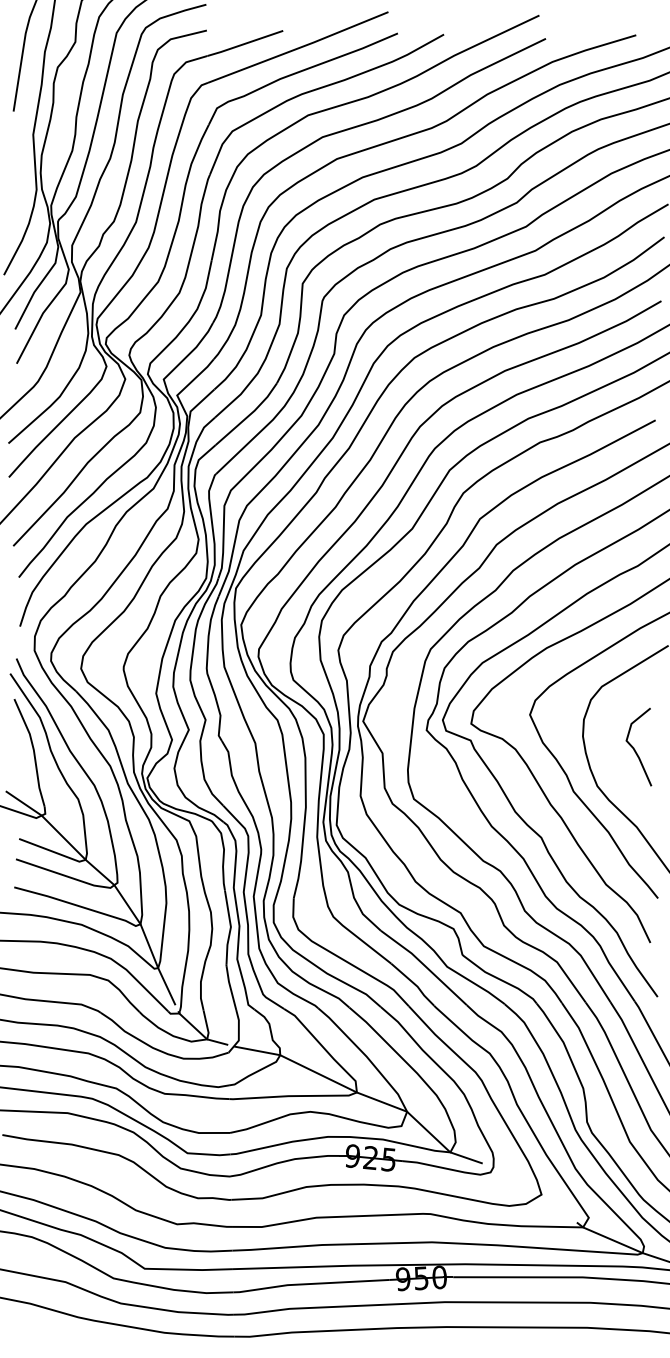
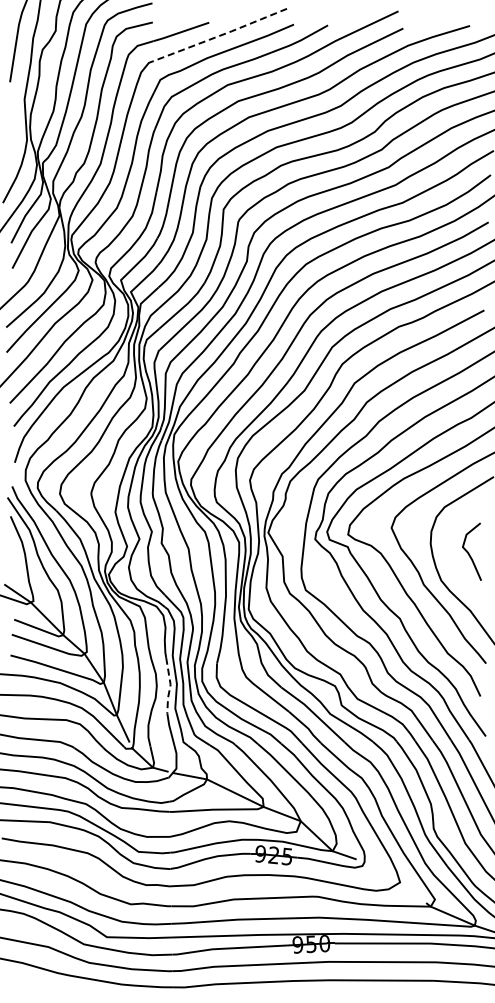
line: (298, 48) -> (220, 35), solid -> dashed
line: (230, 928) -> (170, 685), solid -> dashed

